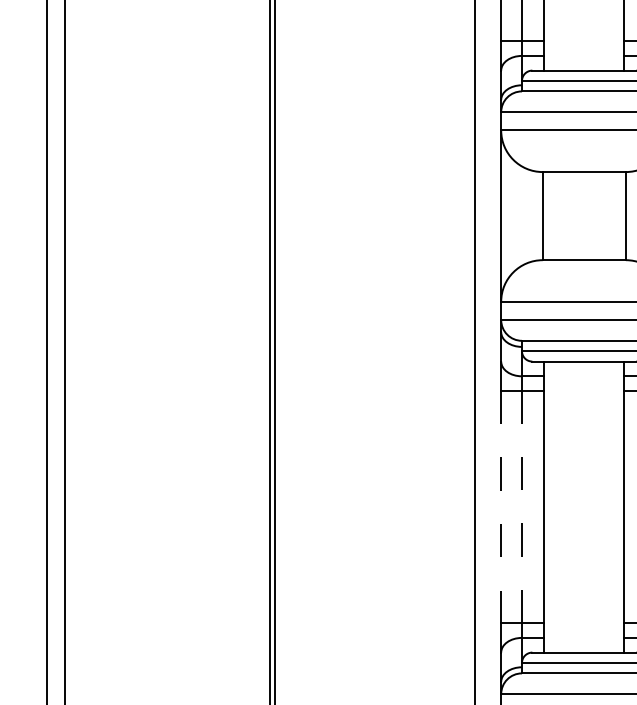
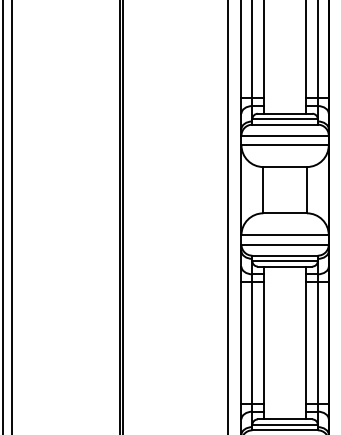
line: (501, 506) -> (241, 342), dashed -> solid
line: (522, 506) -> (252, 342), dashed -> solid

